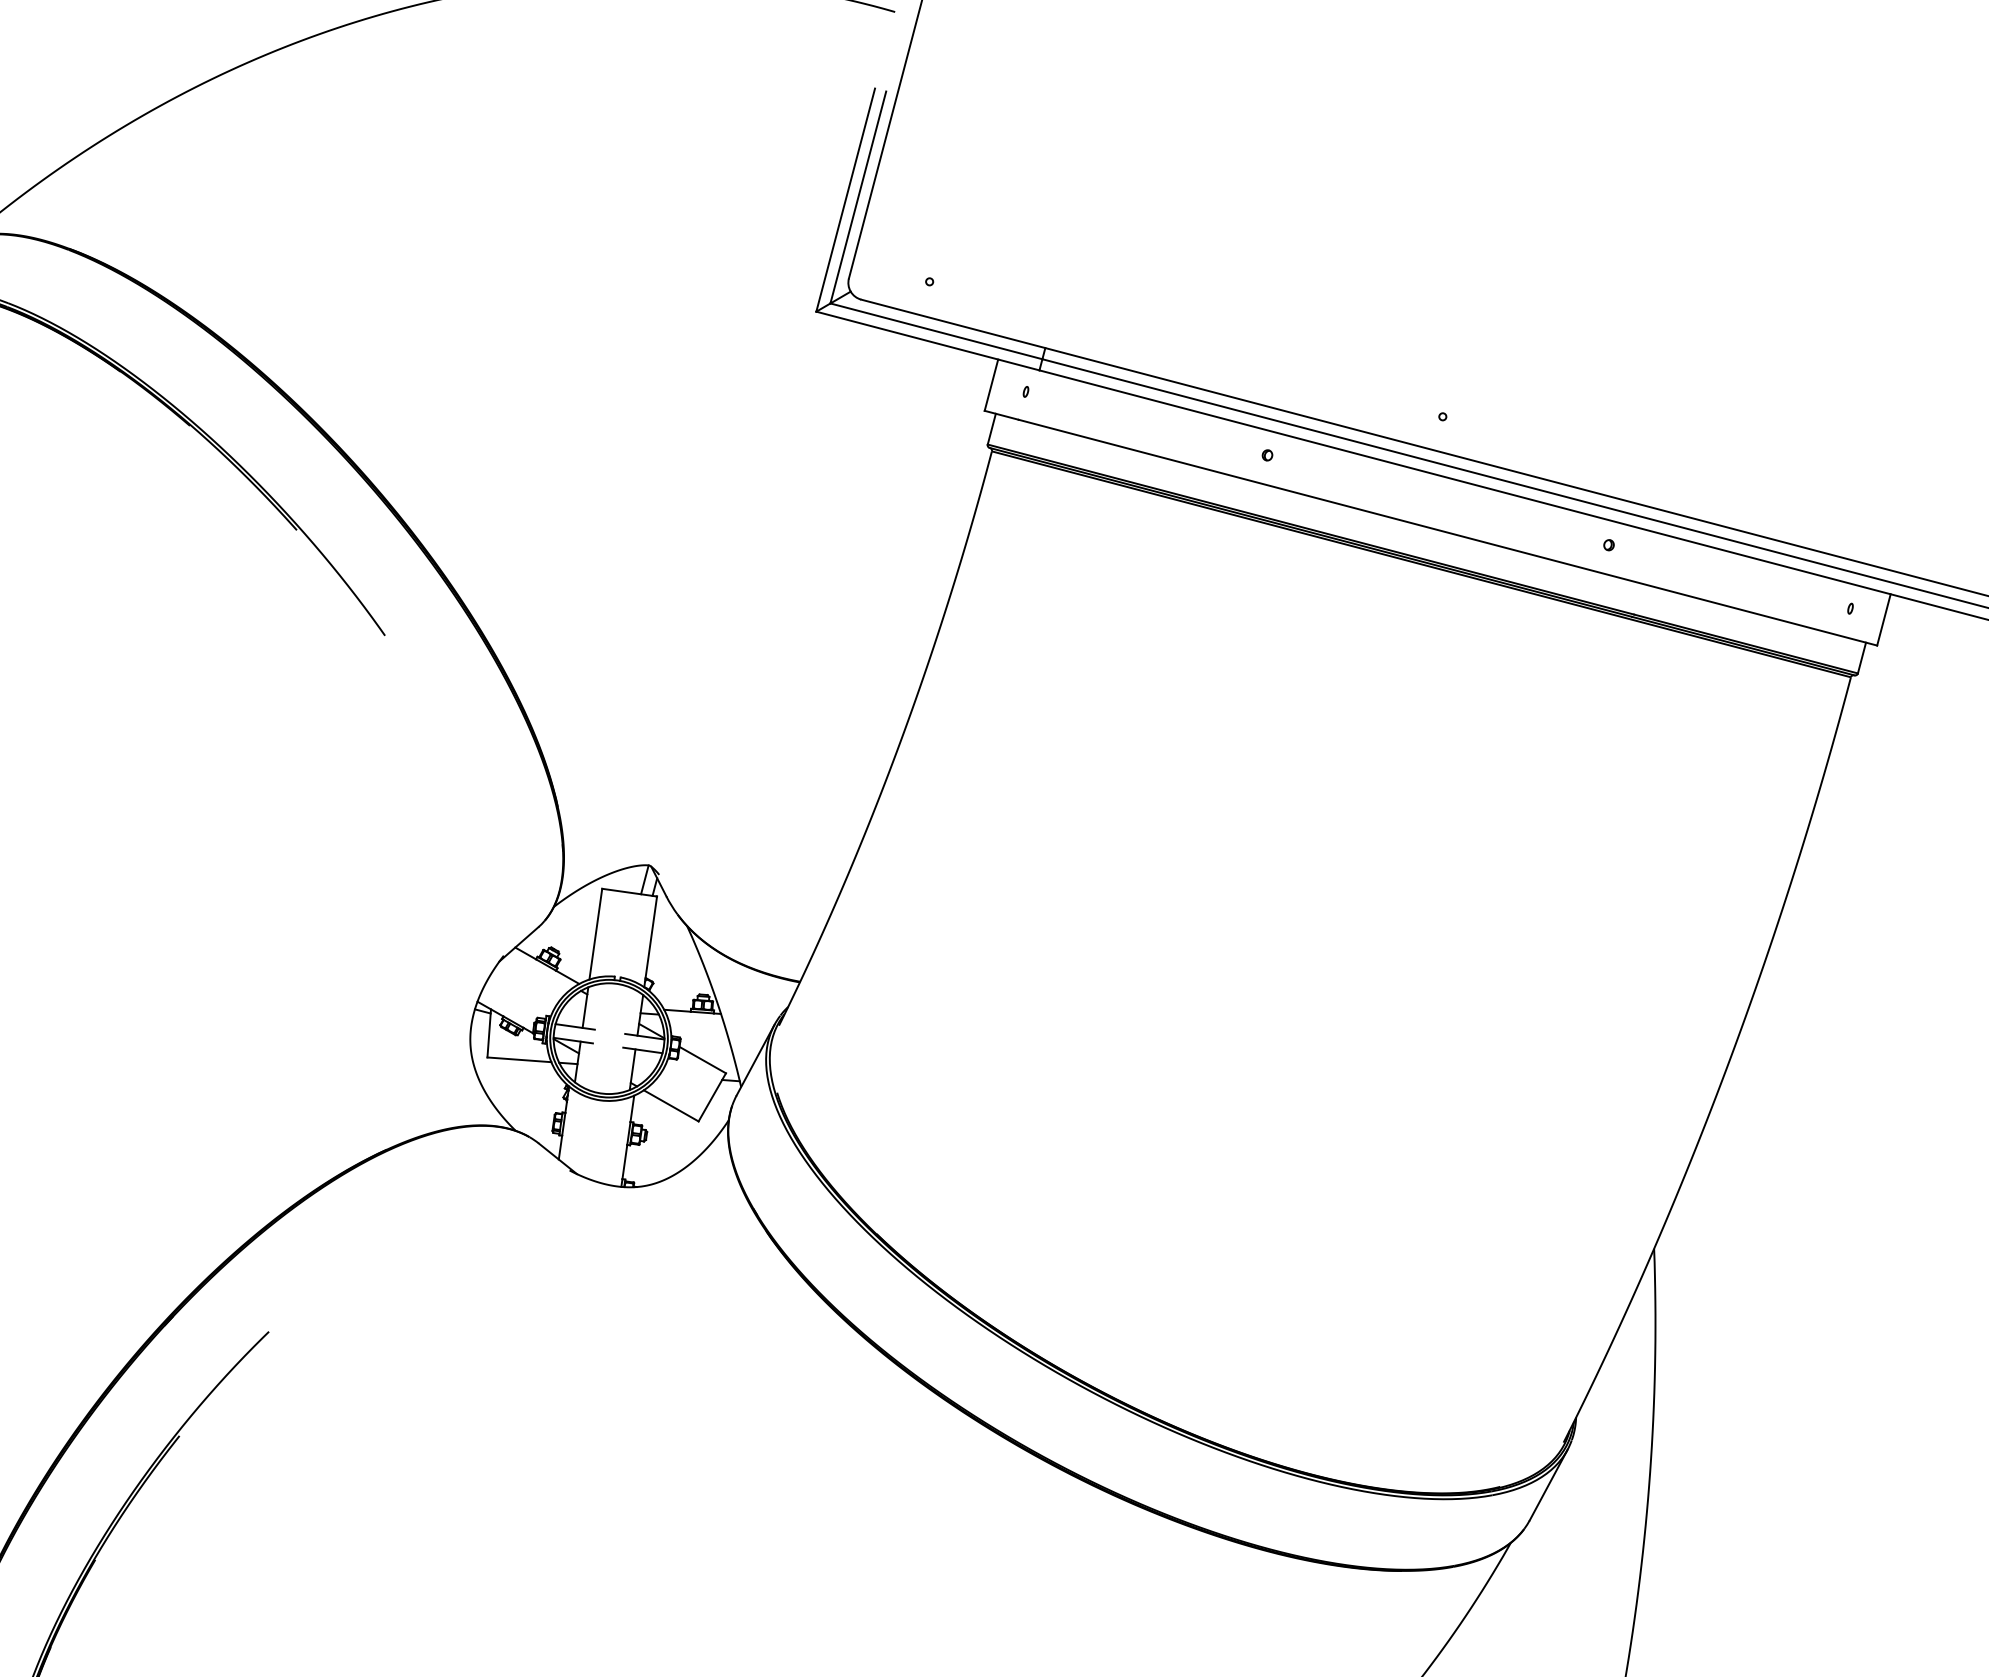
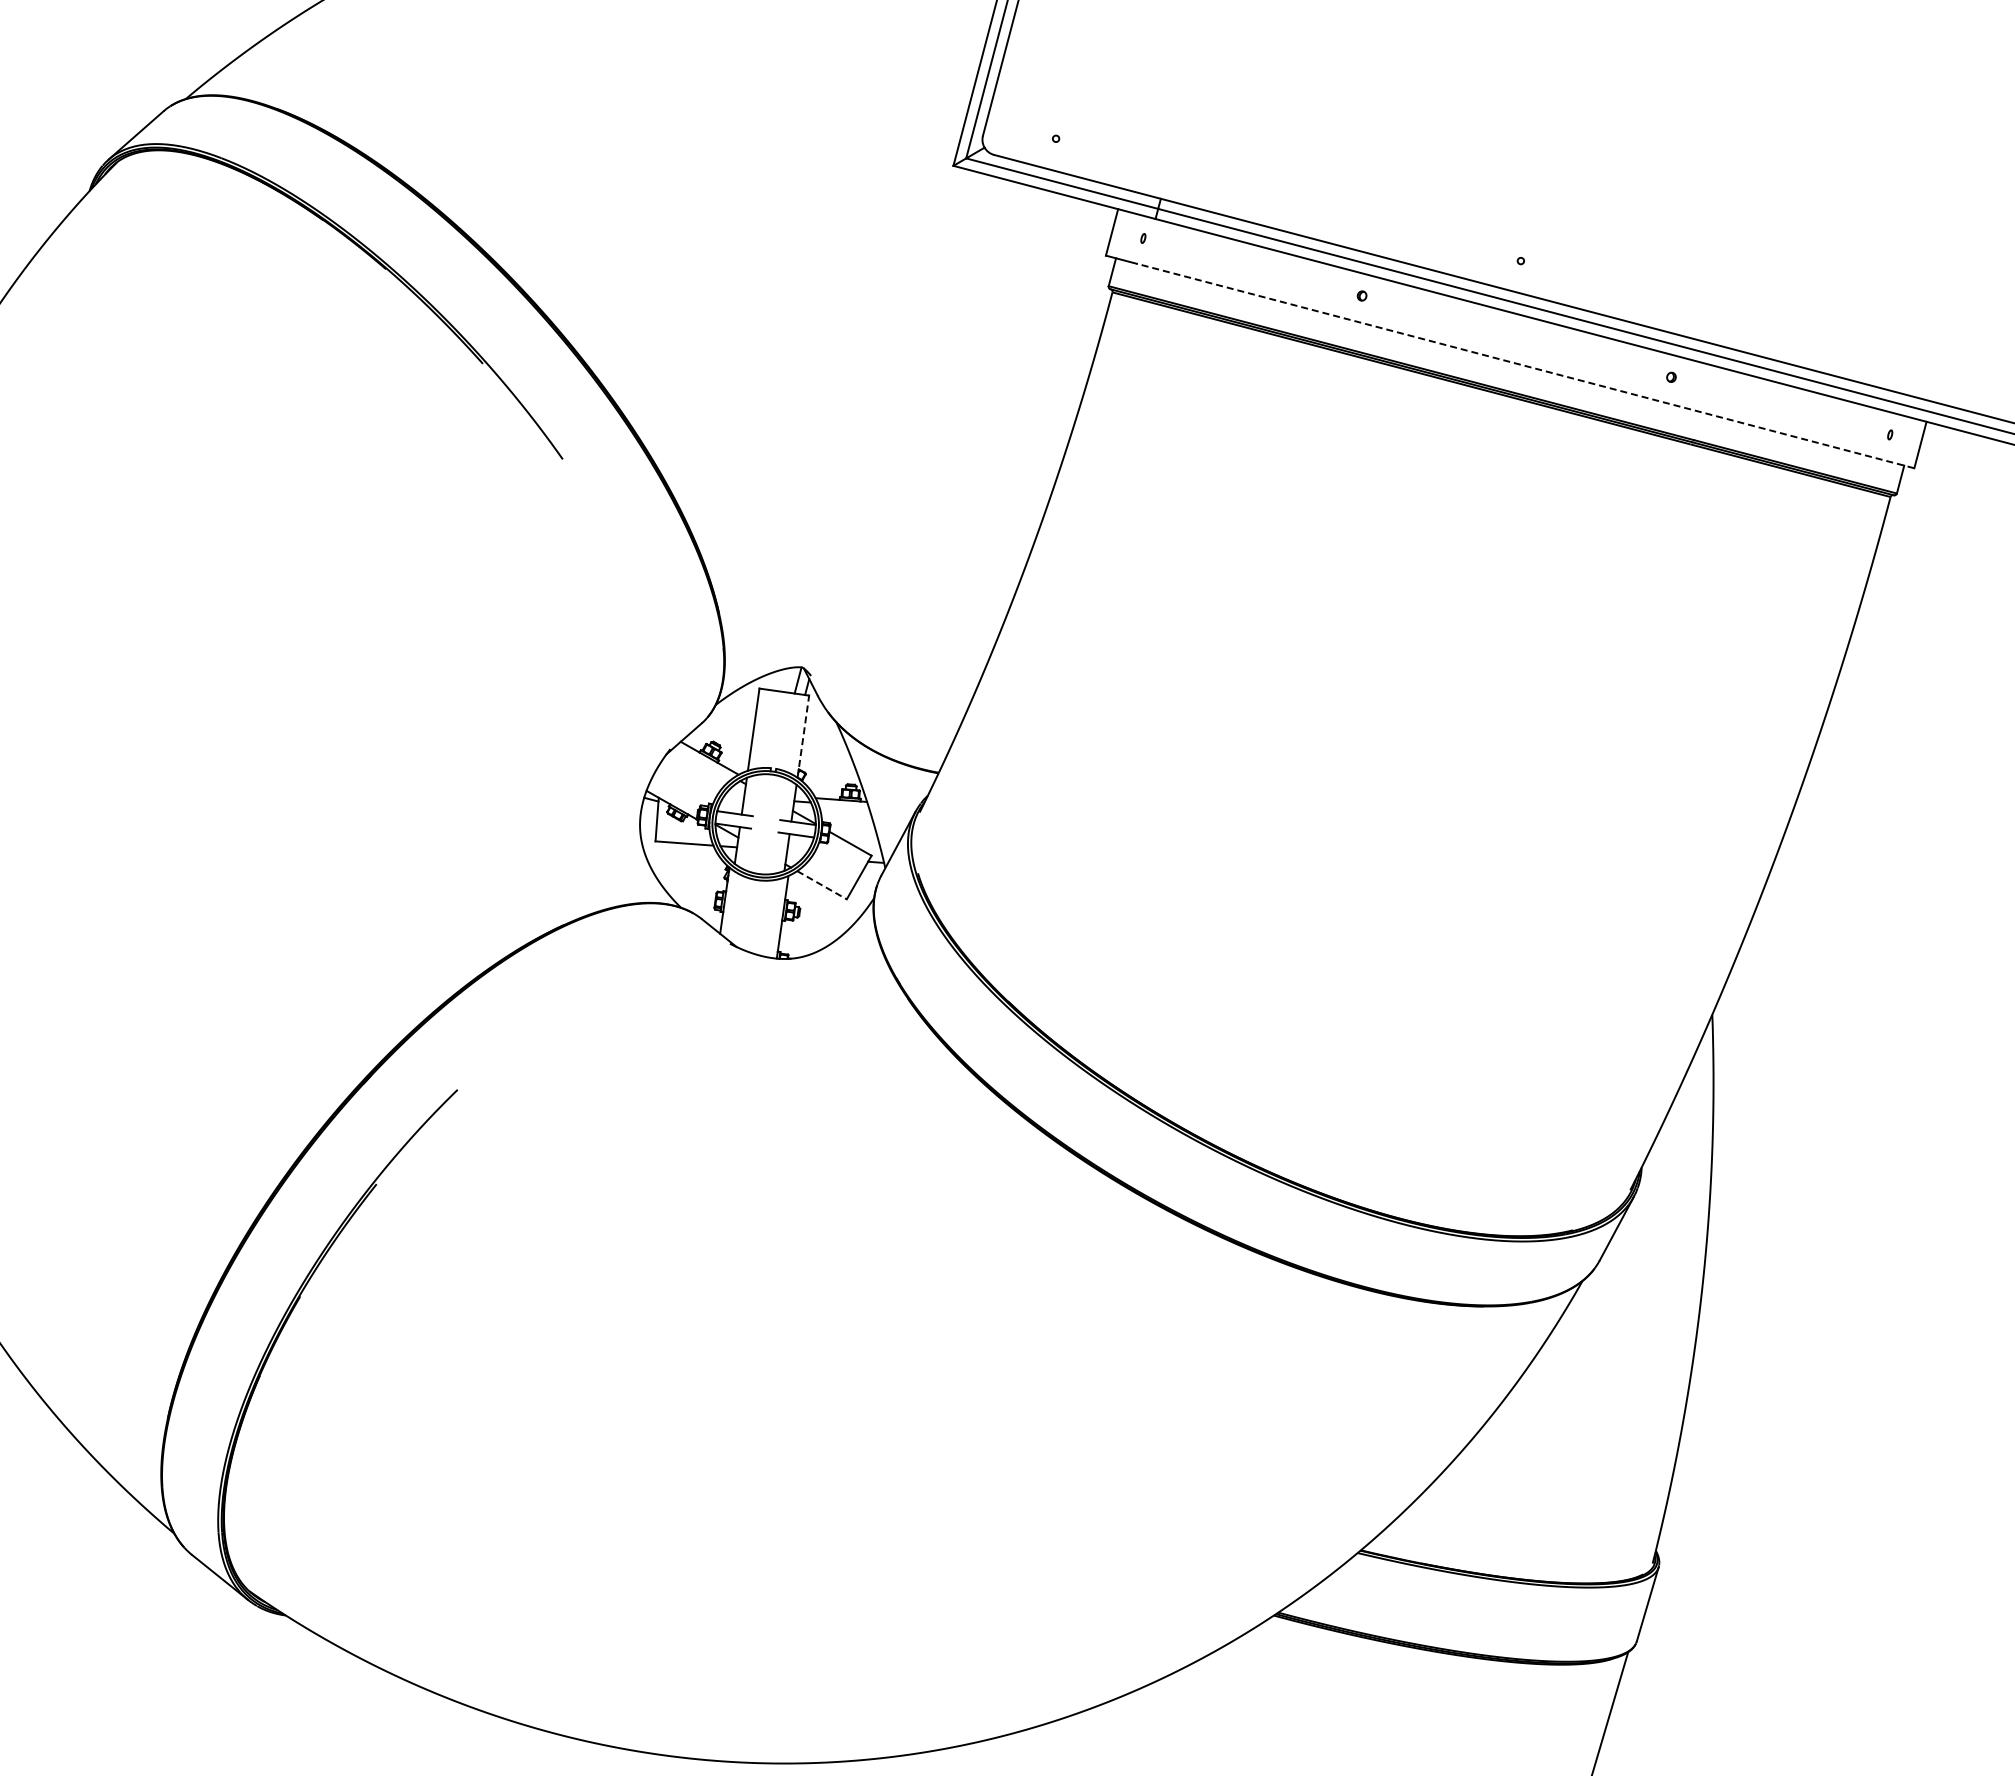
line: (1447, 532) -> (1525, 365), solid -> dashed
line: (650, 941) -> (803, 736), solid -> dashed
line: (671, 1106) -> (822, 885), solid -> dashed

